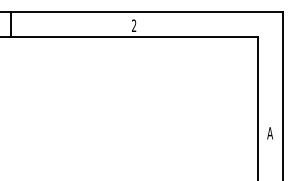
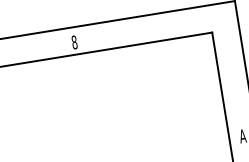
text: (134, 25) -> (74, 42), 2 -> 8

